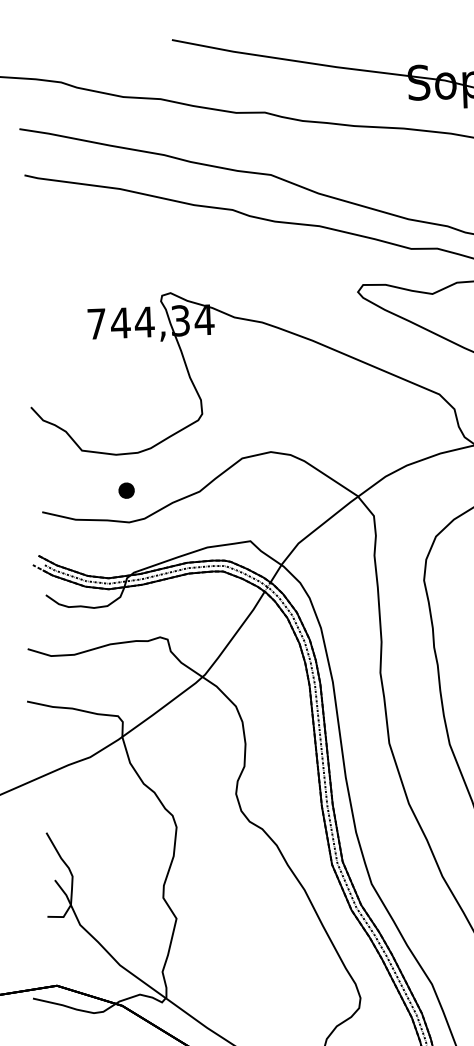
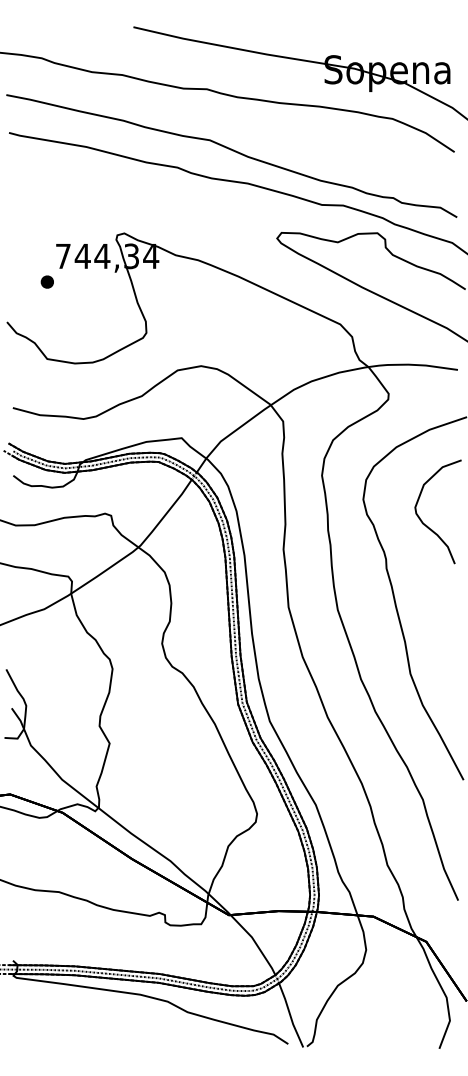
part: (125, 489) -> (46, 281), moved

